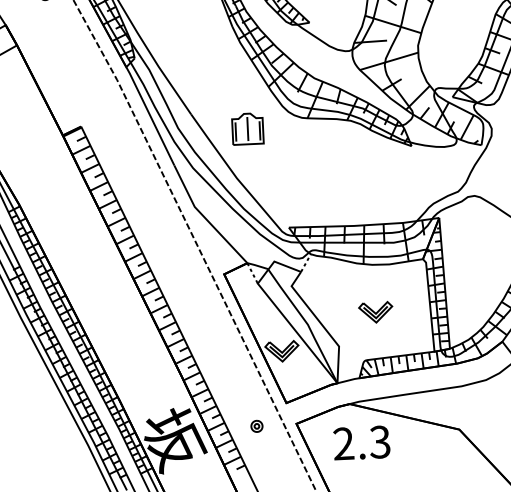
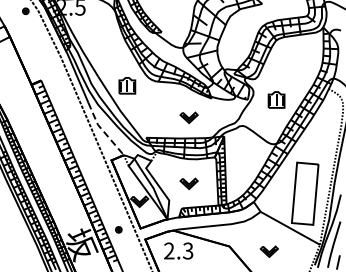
part: (368, 184) -> (188, 117), added
line: (205, 217) -> (103, 130), solid -> dashed
part: (256, 425) -> (118, 229), moved

